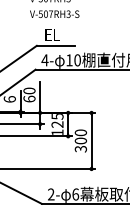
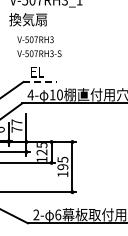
line: (55, 46) -> (40, 82), solid -> dashed
text: (29, 94) -> (16, 125), 60 -> 77
text: (80, 140) -> (62, 166), 300 -> 195

